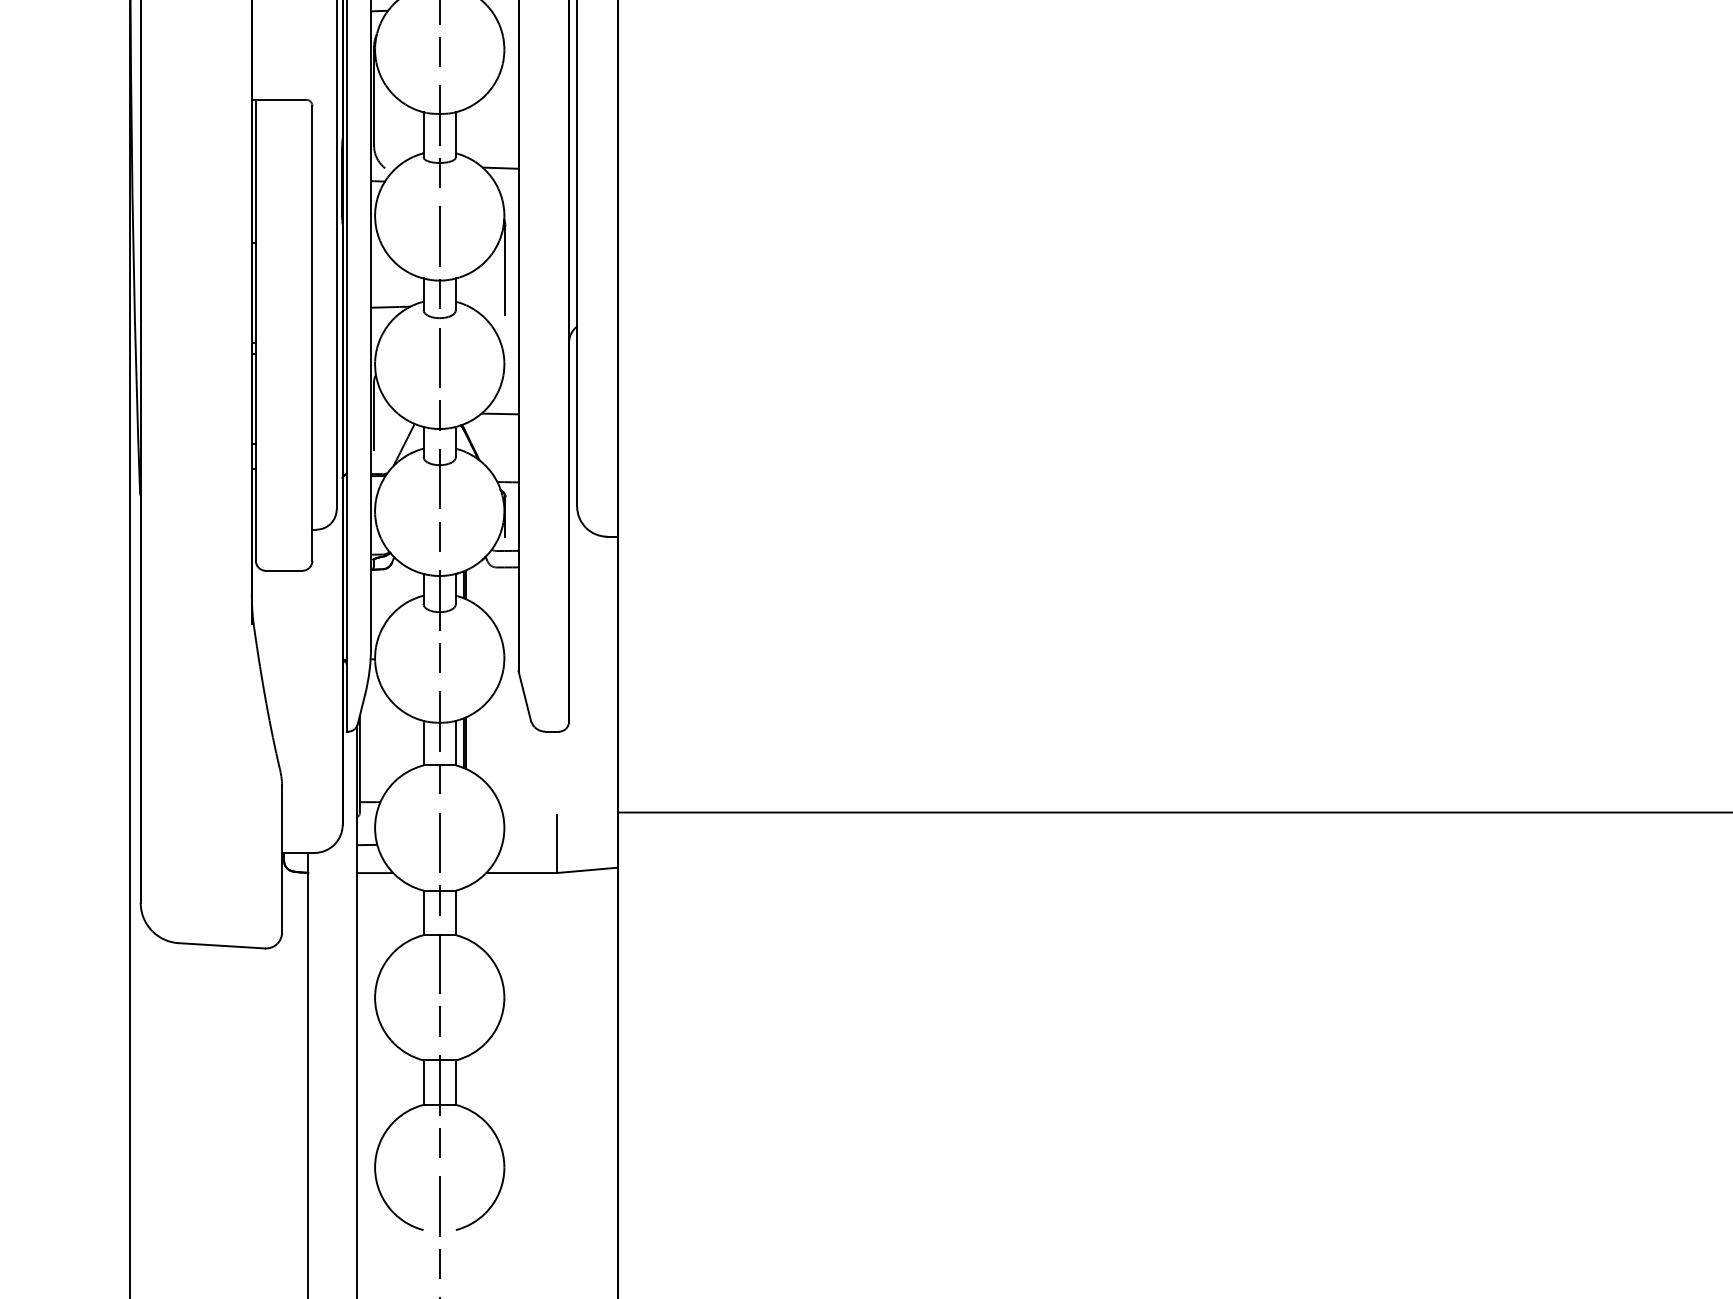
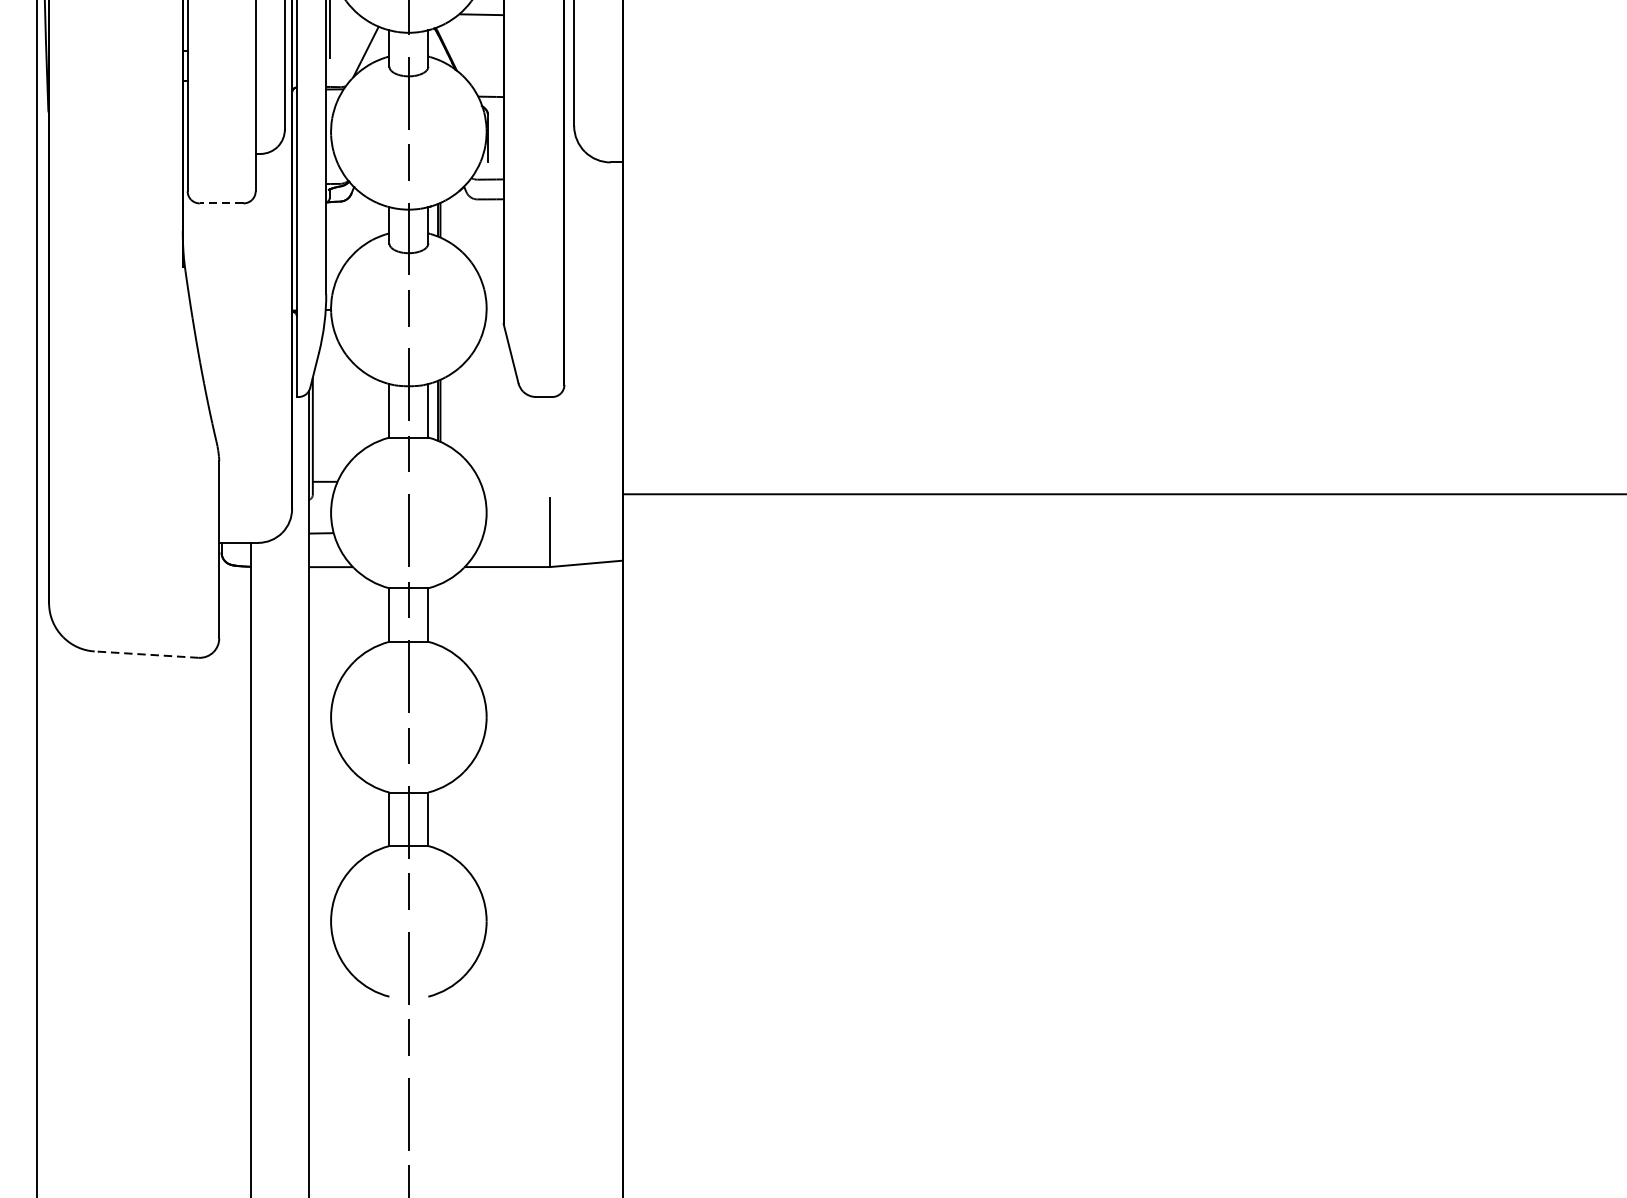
line: (283, 570) -> (220, 203), solid -> dashed
line: (221, 945) -> (146, 654), solid -> dashed

